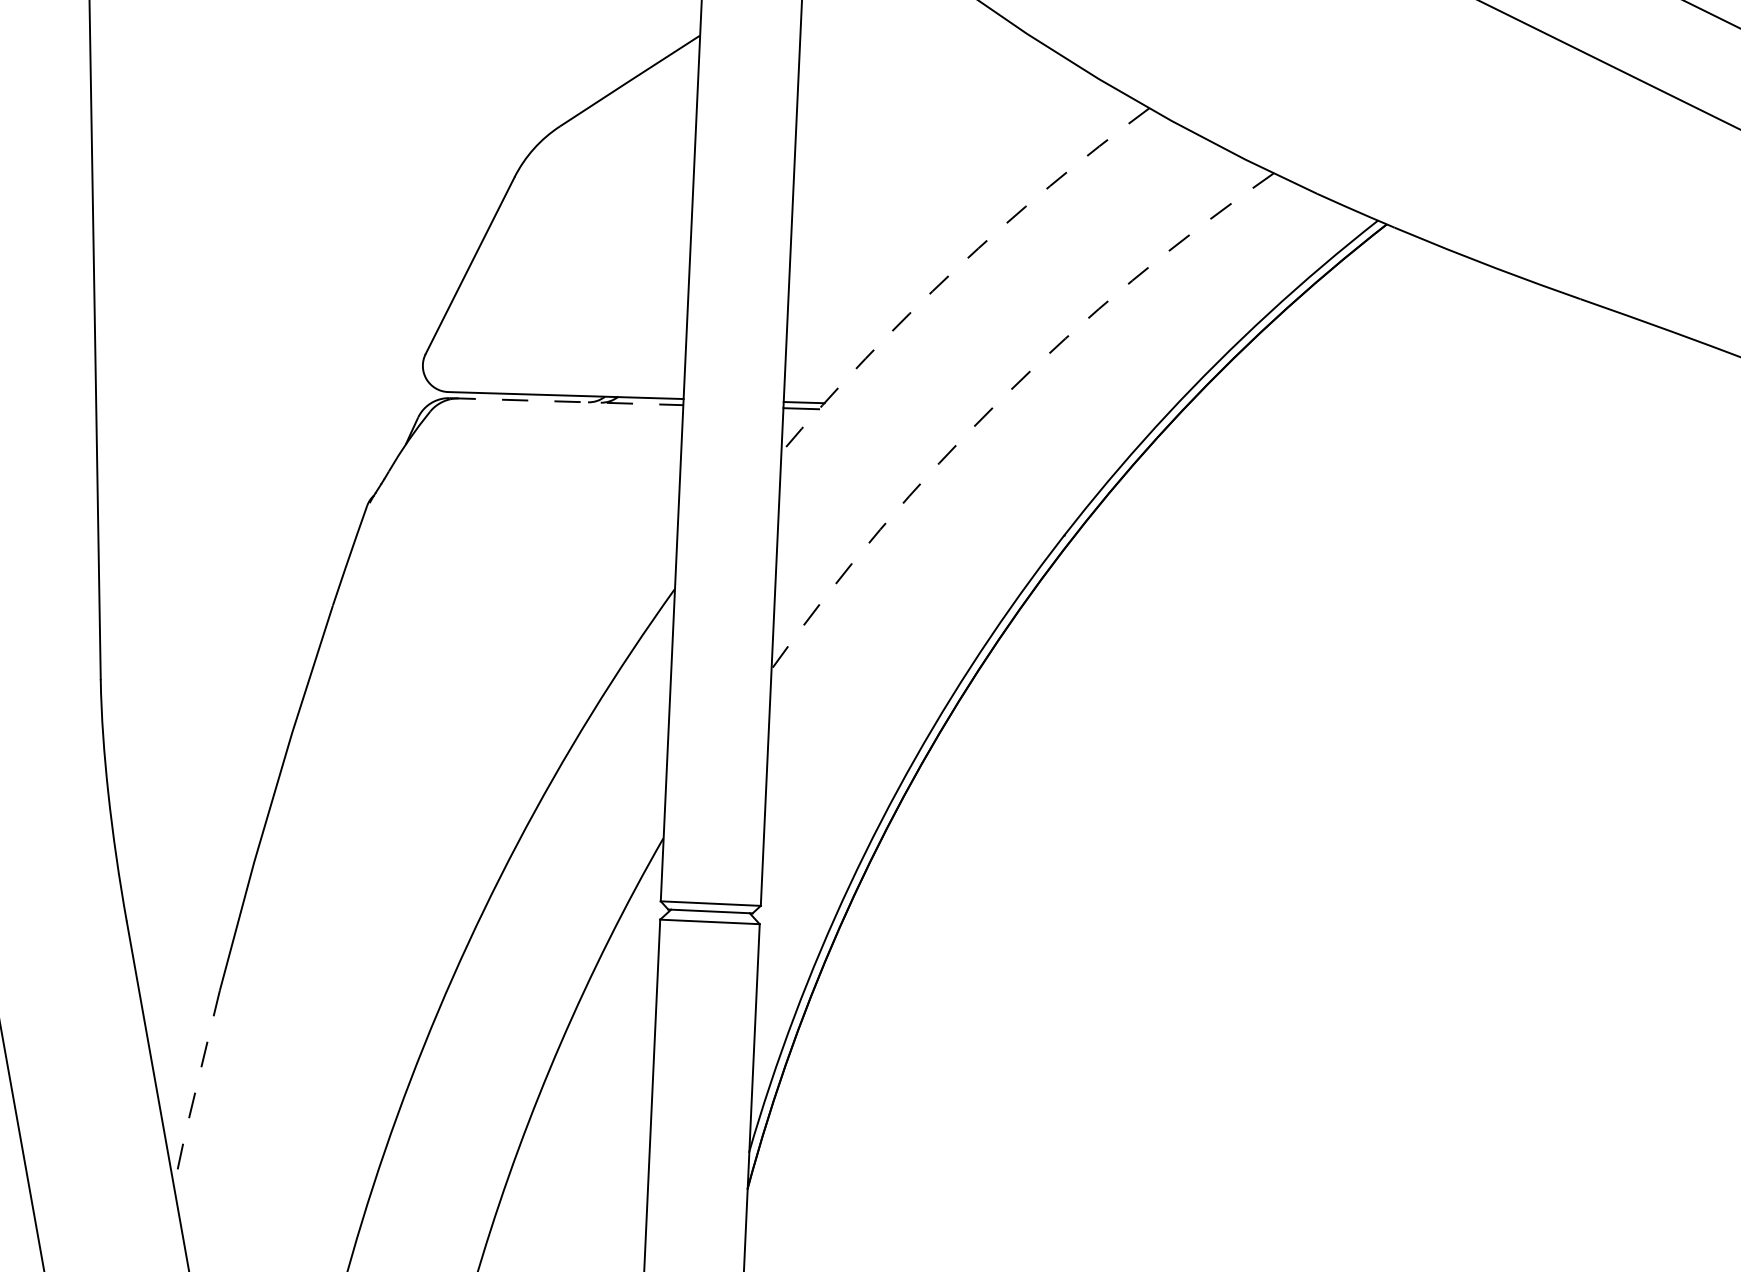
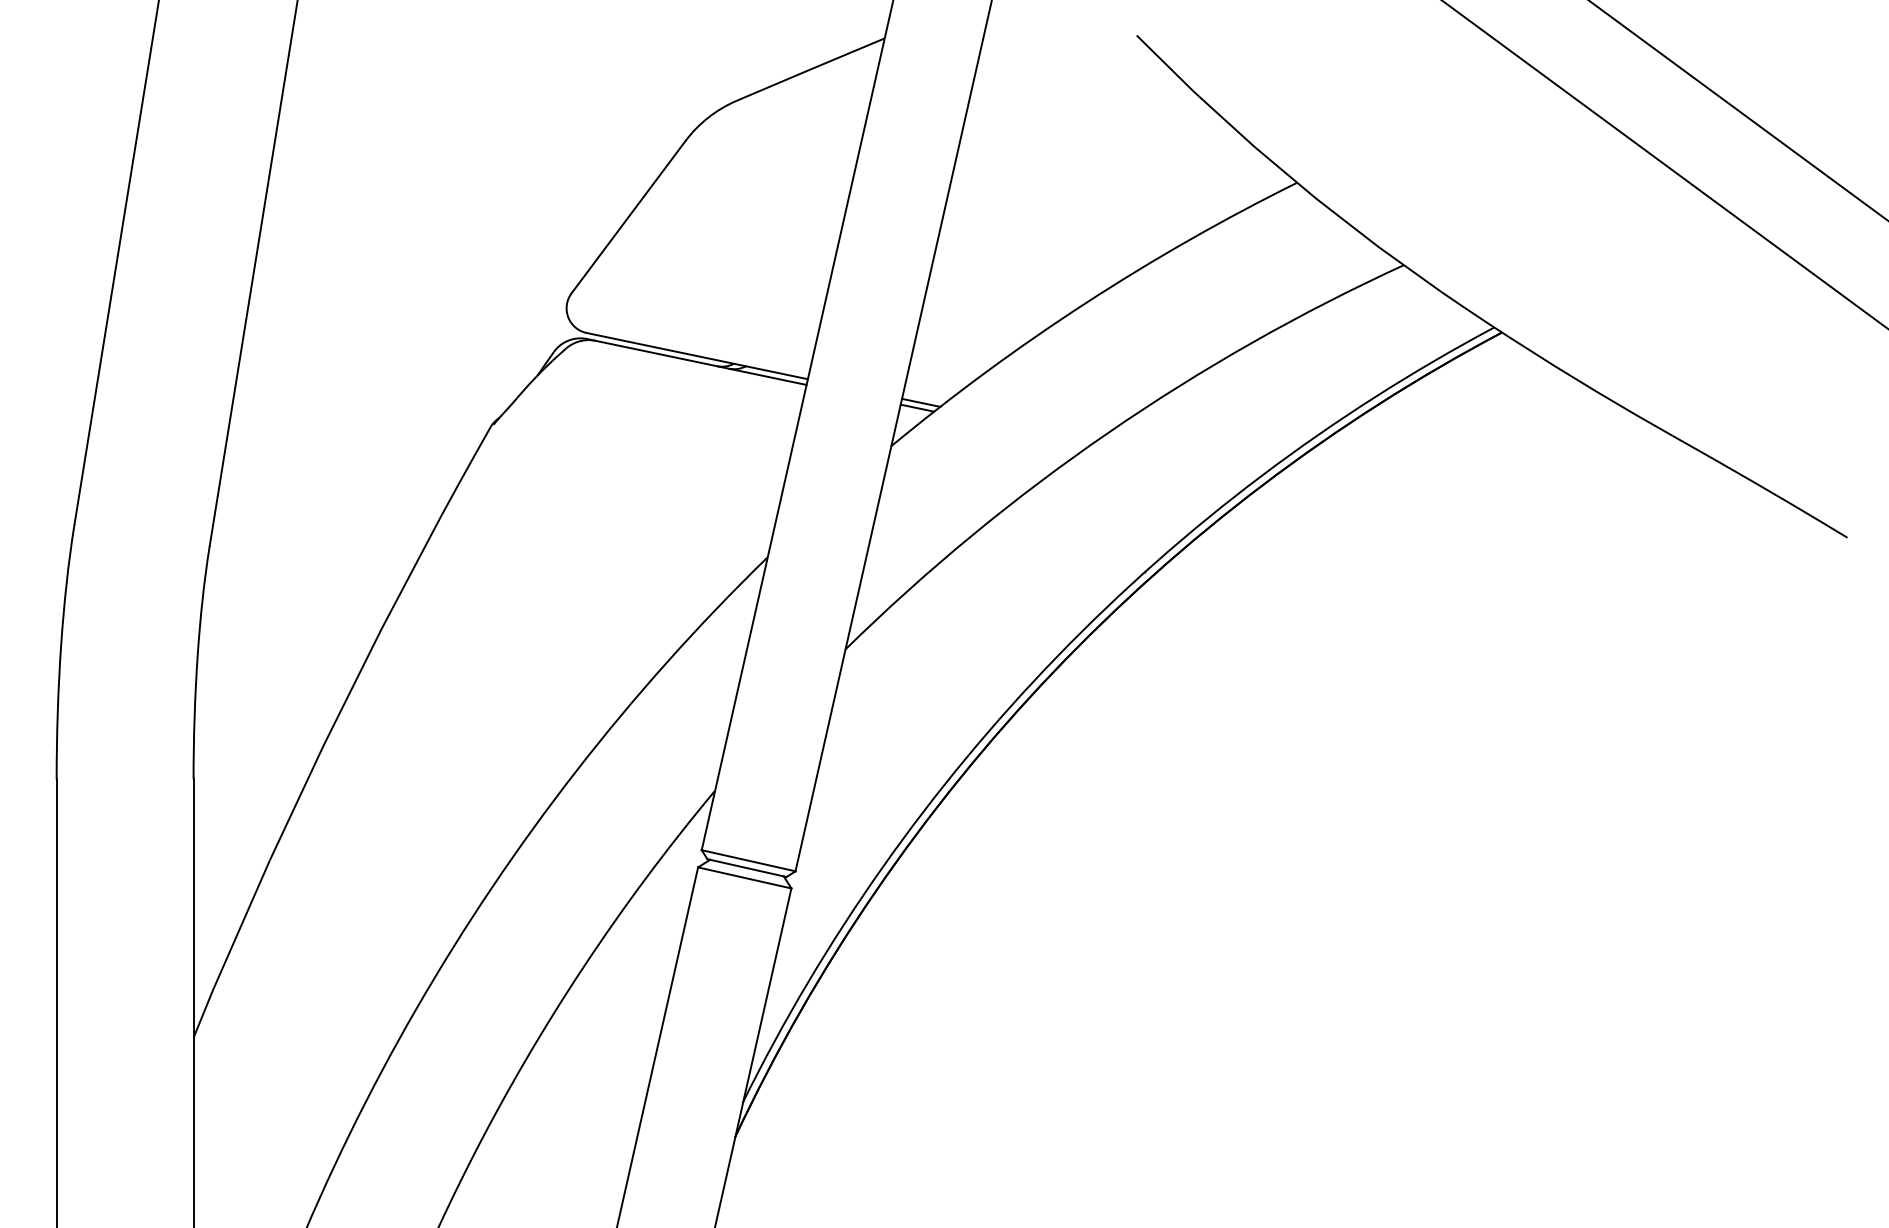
arc: (955, 269) -> (1086, 302), dashed -> solid
arc: (1000, 399) -> (1107, 433), dashed -> solid
line: (567, 402) -> (697, 362), dashed -> solid
line: (195, 1090) -> (230, 950), dashed -> solid

